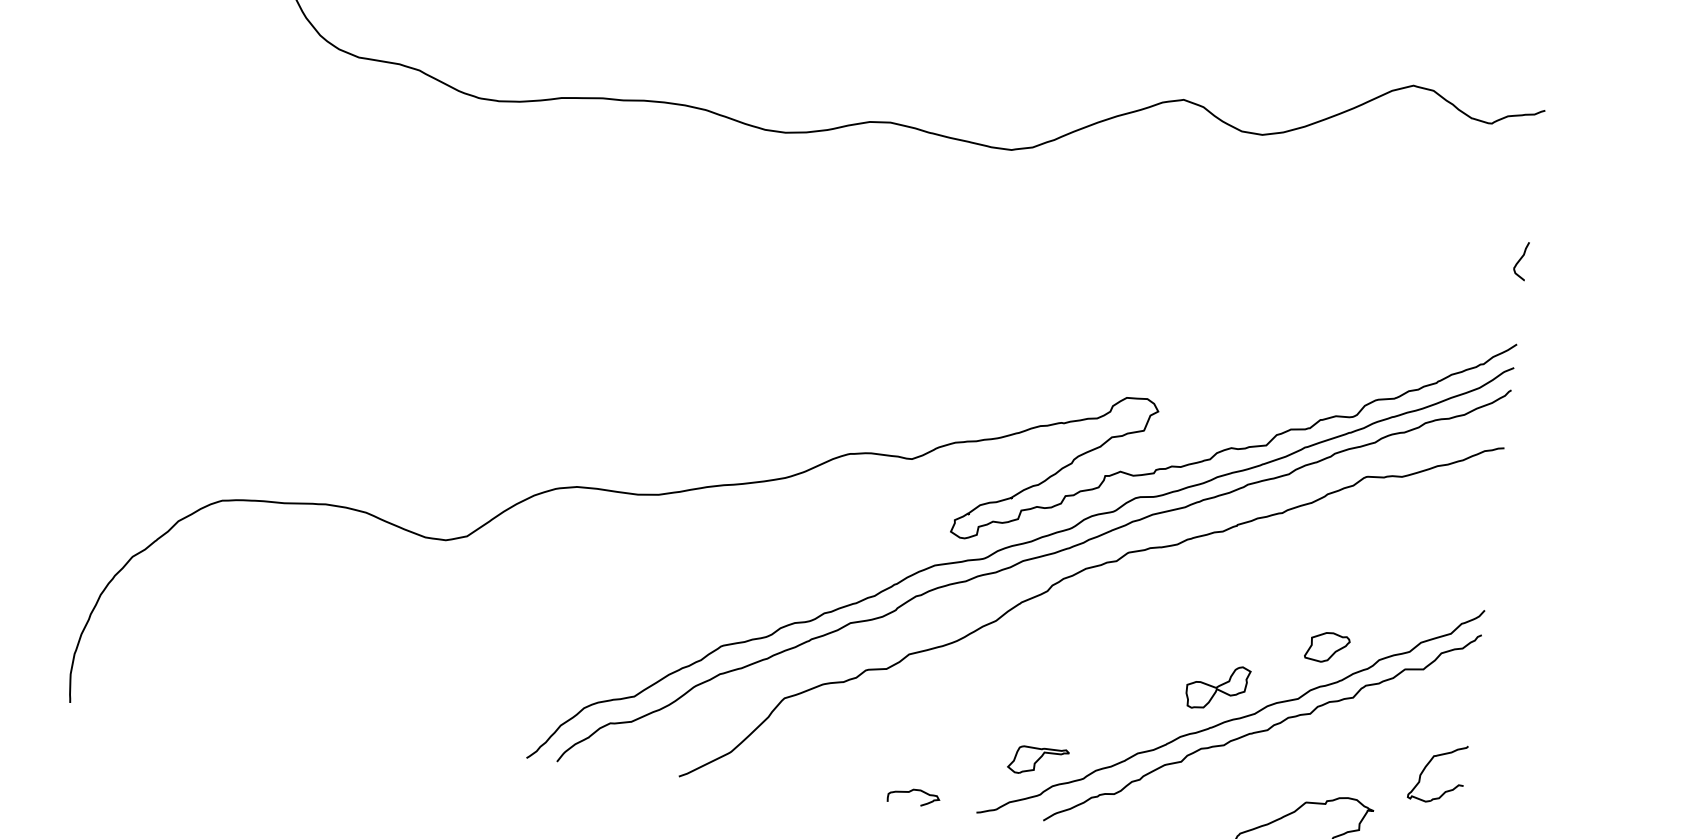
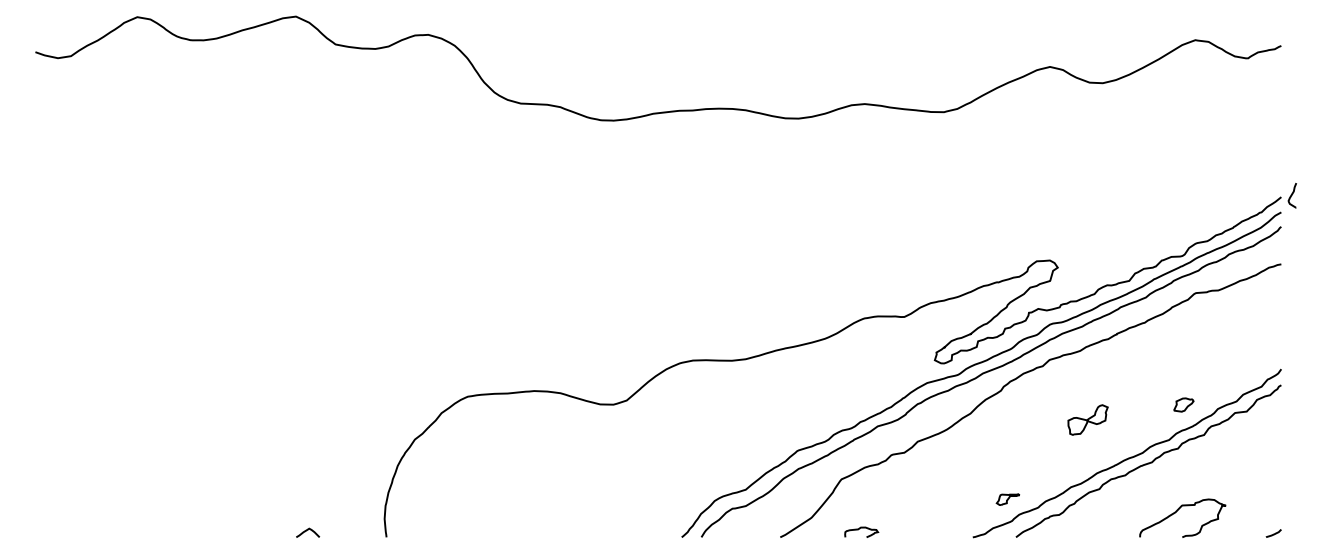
curve: (1519, 260) -> (1291, 195), moved
part: (1326, 646) -> (1183, 404), size x0.7
part: (1217, 686) -> (1087, 419), moved
part: (1037, 760) -> (1007, 499), size x0.6
part: (1428, 765) -> (1257, 472), removed
curve: (910, 792) -> (859, 529), moved

